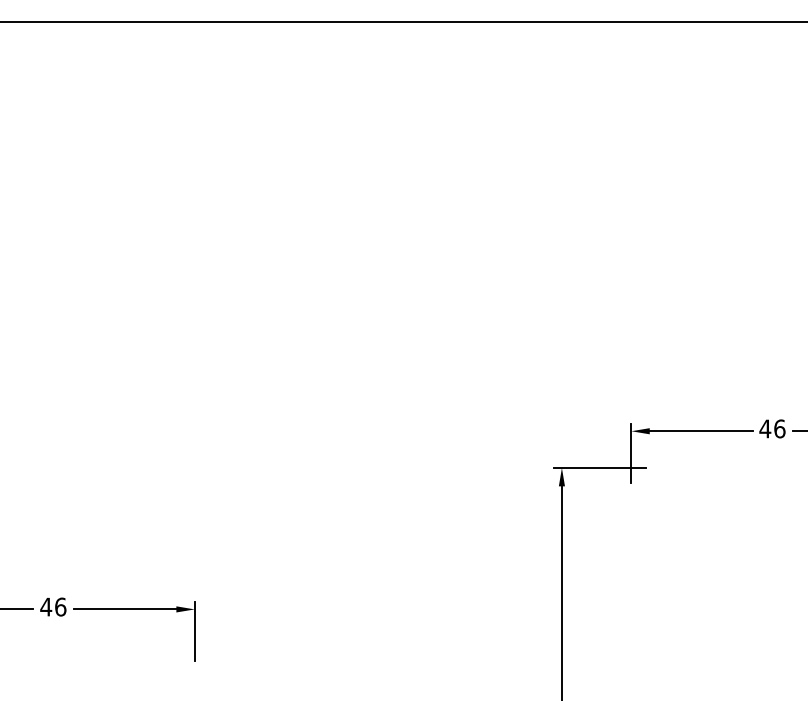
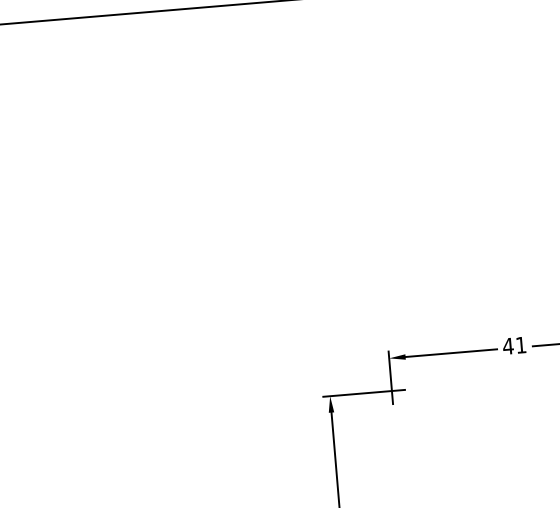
text: (779, 428) -> (520, 344), 46 -> 41

